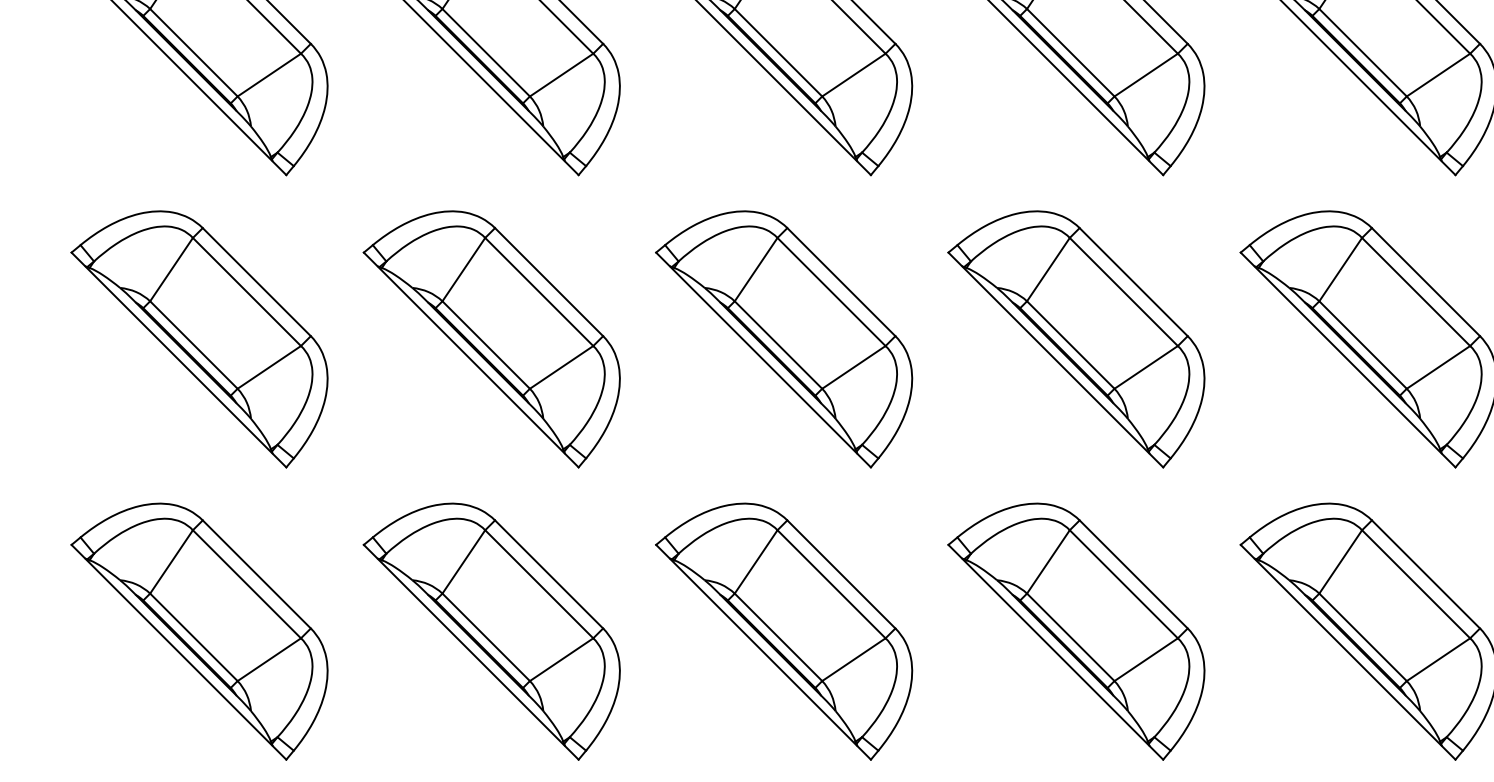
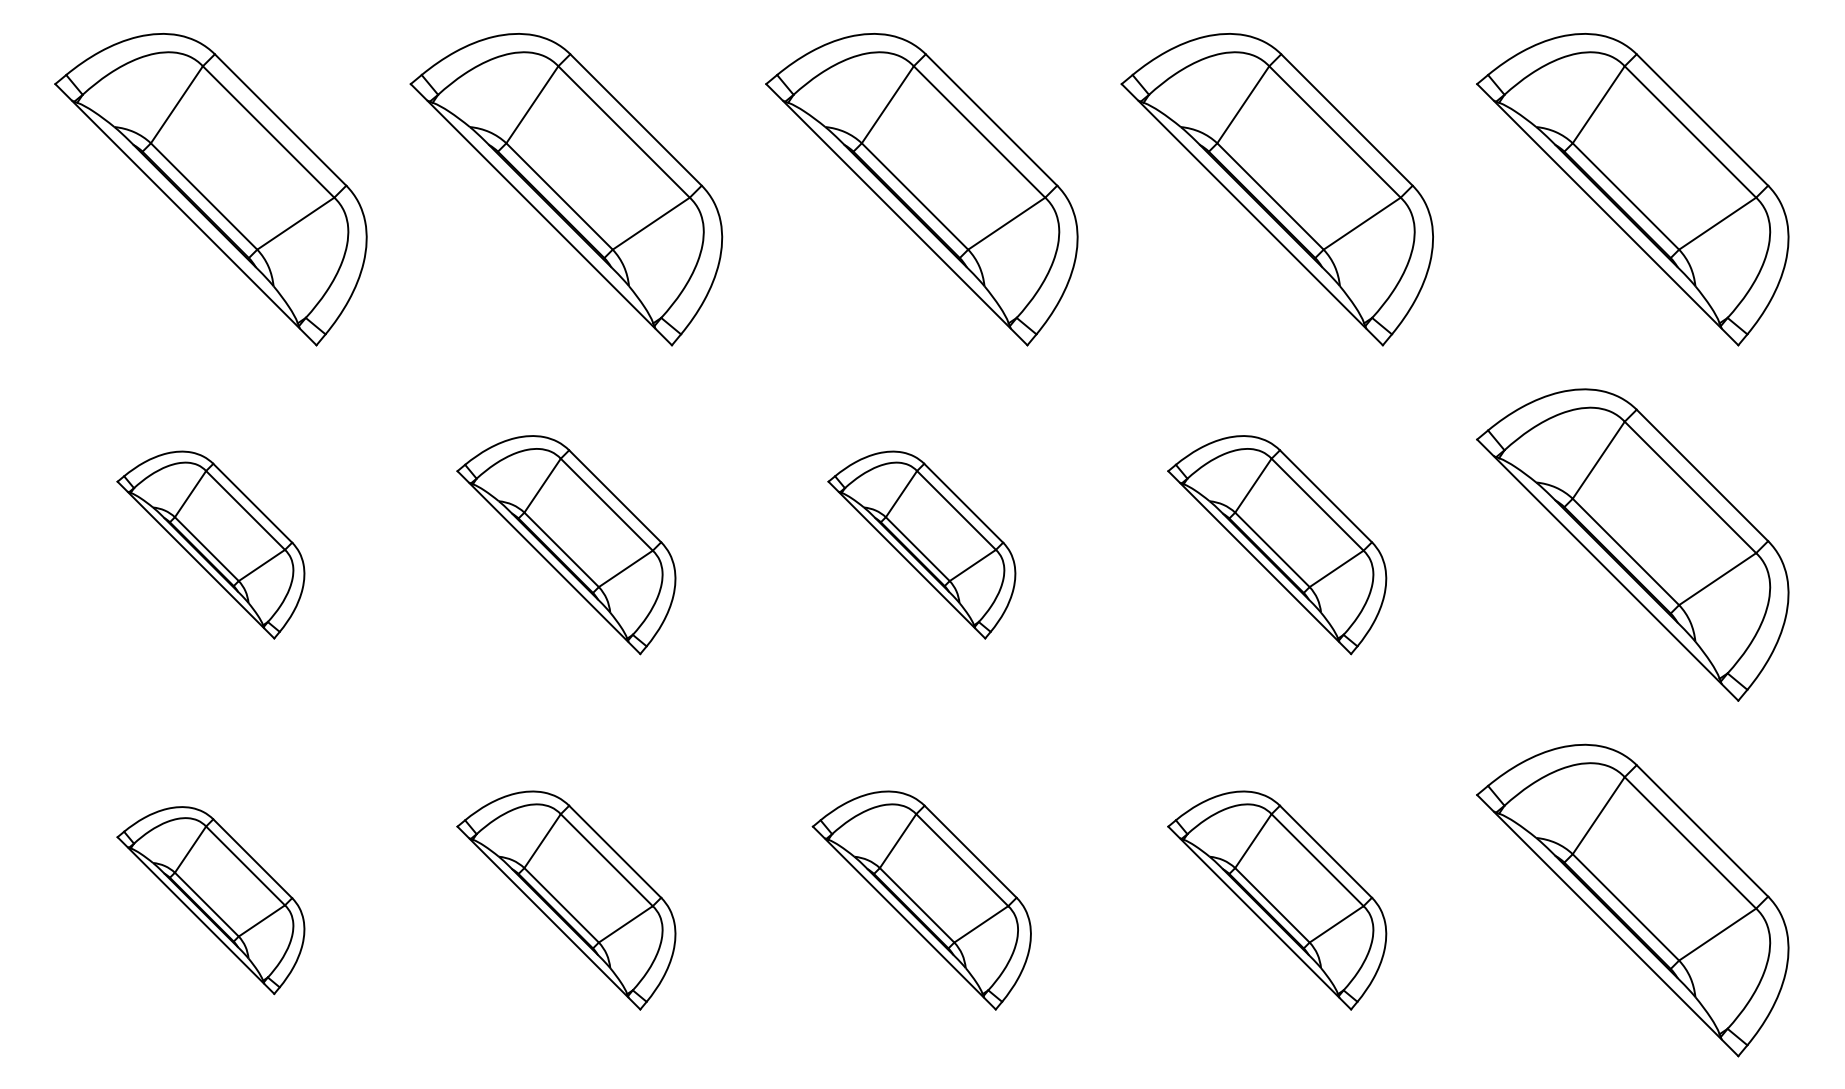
part: (199, 338) -> (210, 544), size x0.6
part: (491, 338) -> (566, 544), size x0.7
part: (783, 338) -> (921, 544), size x0.6
part: (1075, 338) -> (1276, 544), size x0.7
part: (199, 631) -> (210, 900), size x0.6
part: (491, 631) -> (566, 900), size x0.7
part: (783, 631) -> (921, 900), size x0.7
part: (1075, 631) -> (1276, 900), size x0.7

